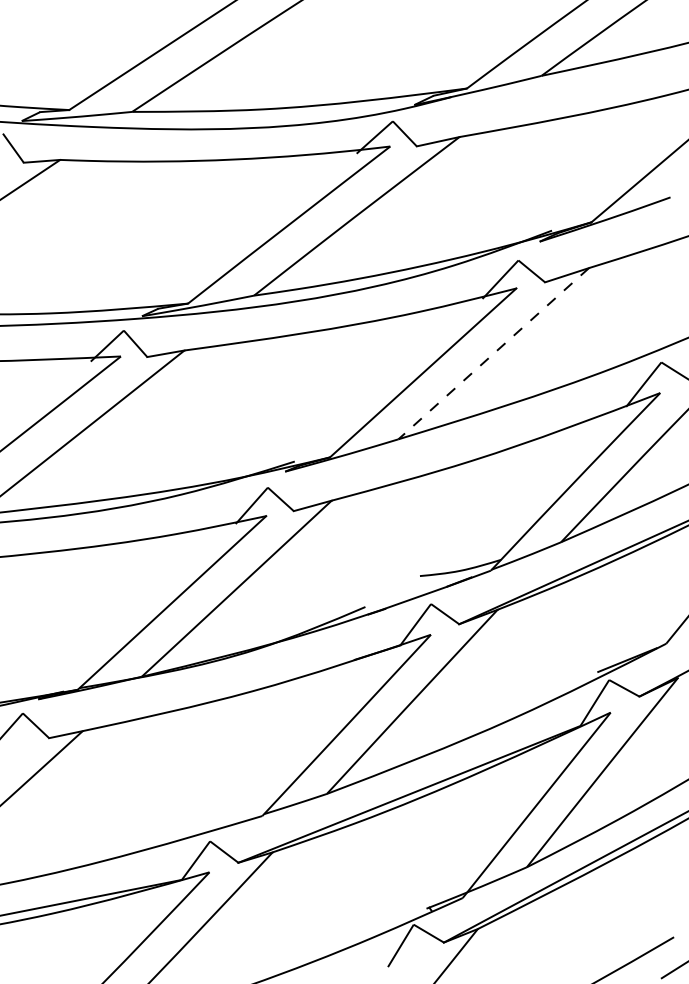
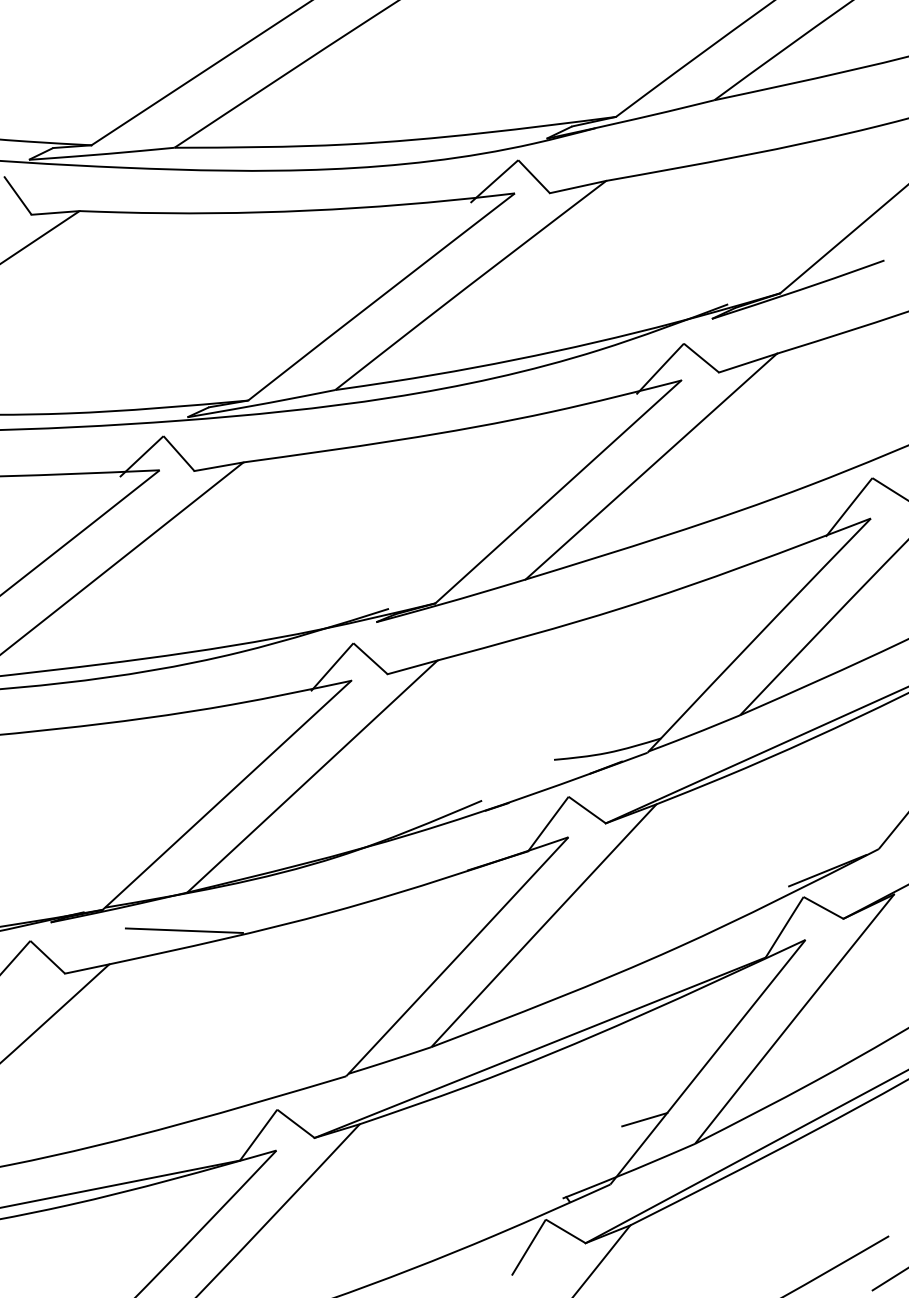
line: (493, 353) -> (651, 466), dashed -> solid
line: (139, 705) -> (183, 930), added
line: (488, 848) -> (644, 1119), added

